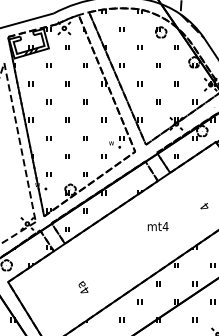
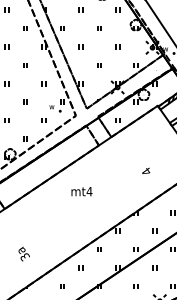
hatch: (103, 203) -> (43, 168), removed
text: (157, 226) -> (81, 191), moved
text: (84, 291) -> (24, 257), 4a -> 3a

